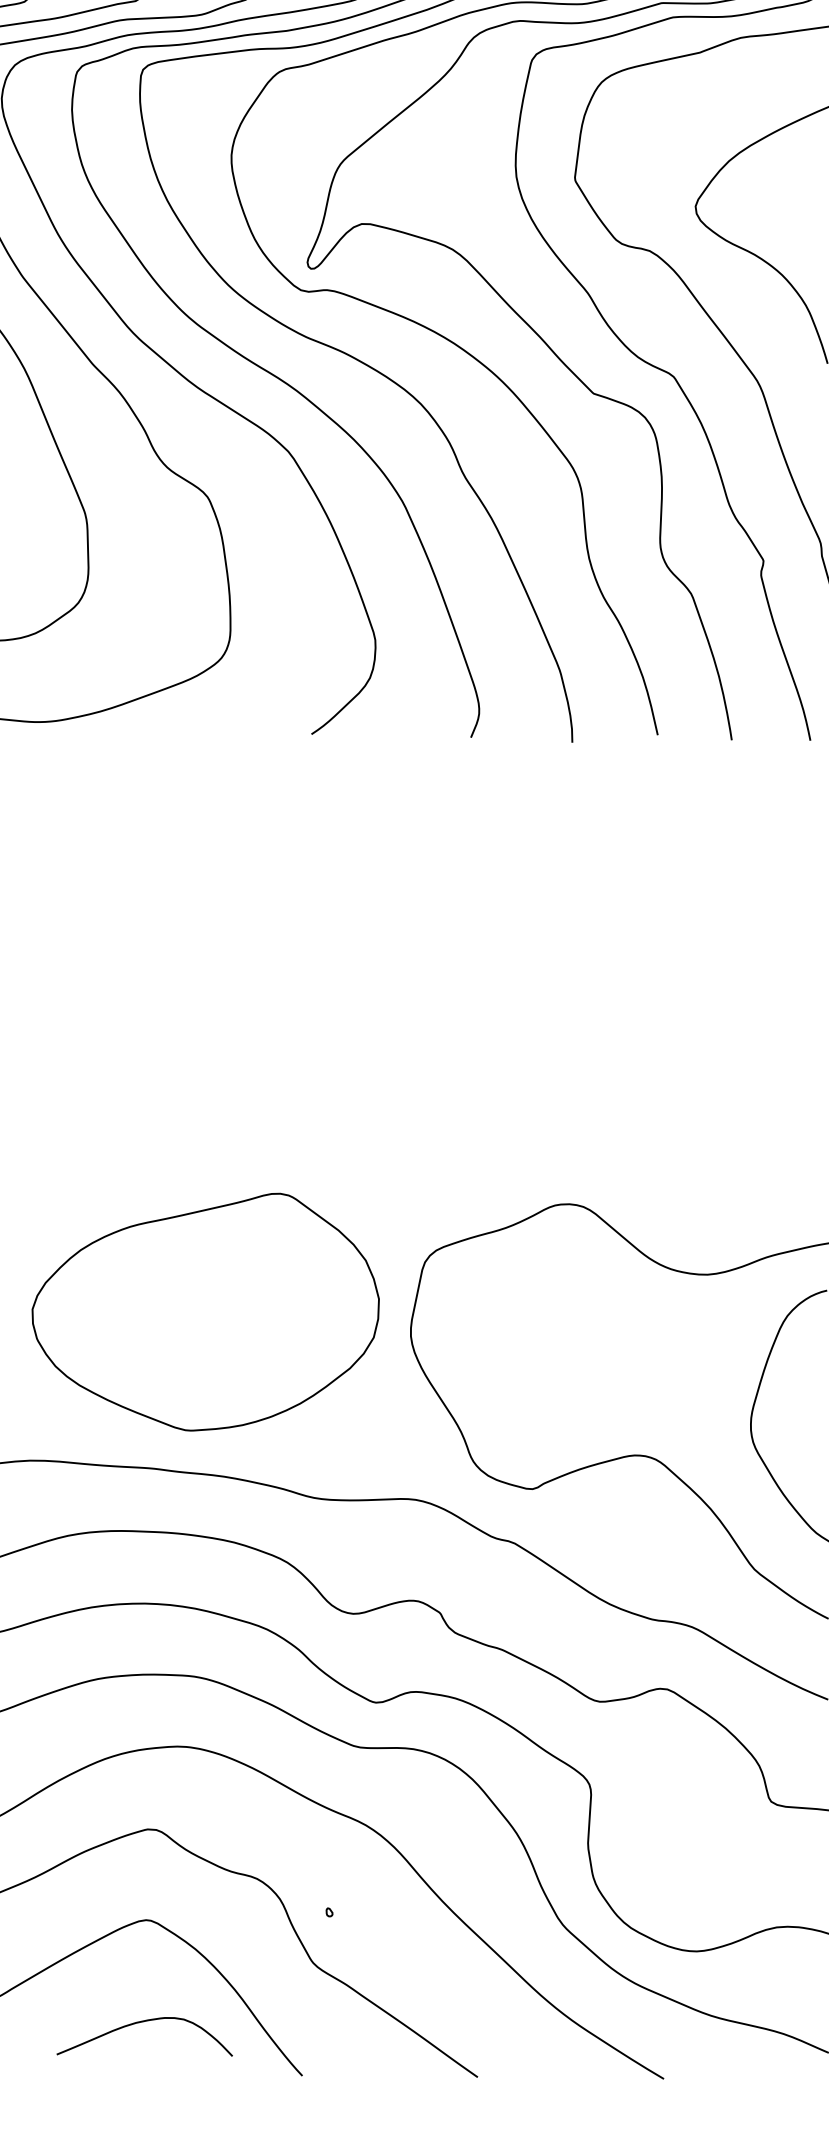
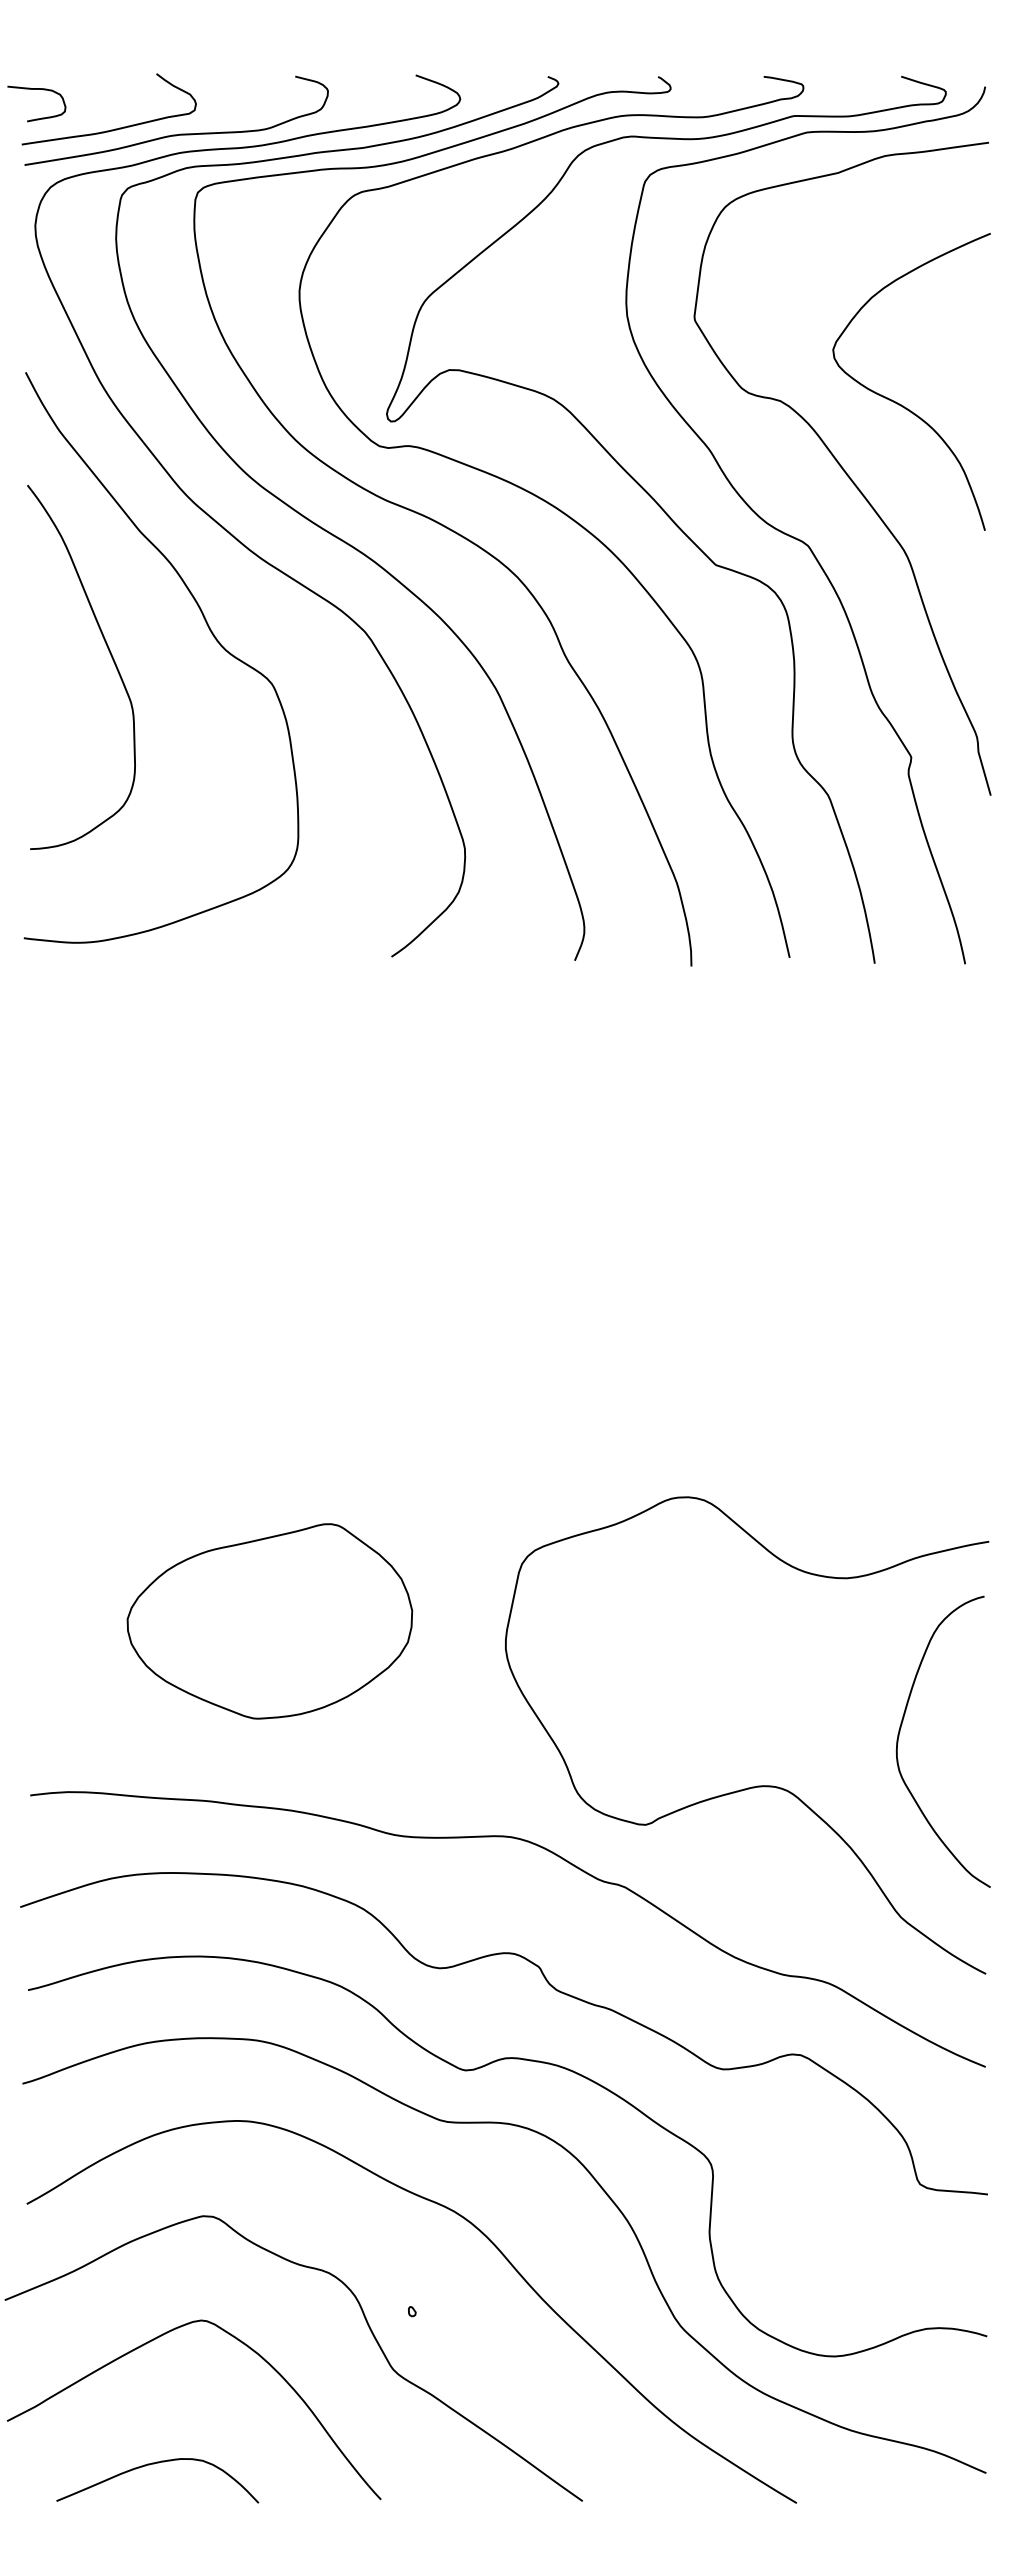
part: (205, 1312) -> (269, 1621), size x0.71
curve: (141, 2022) -> (154, 2464), moved

